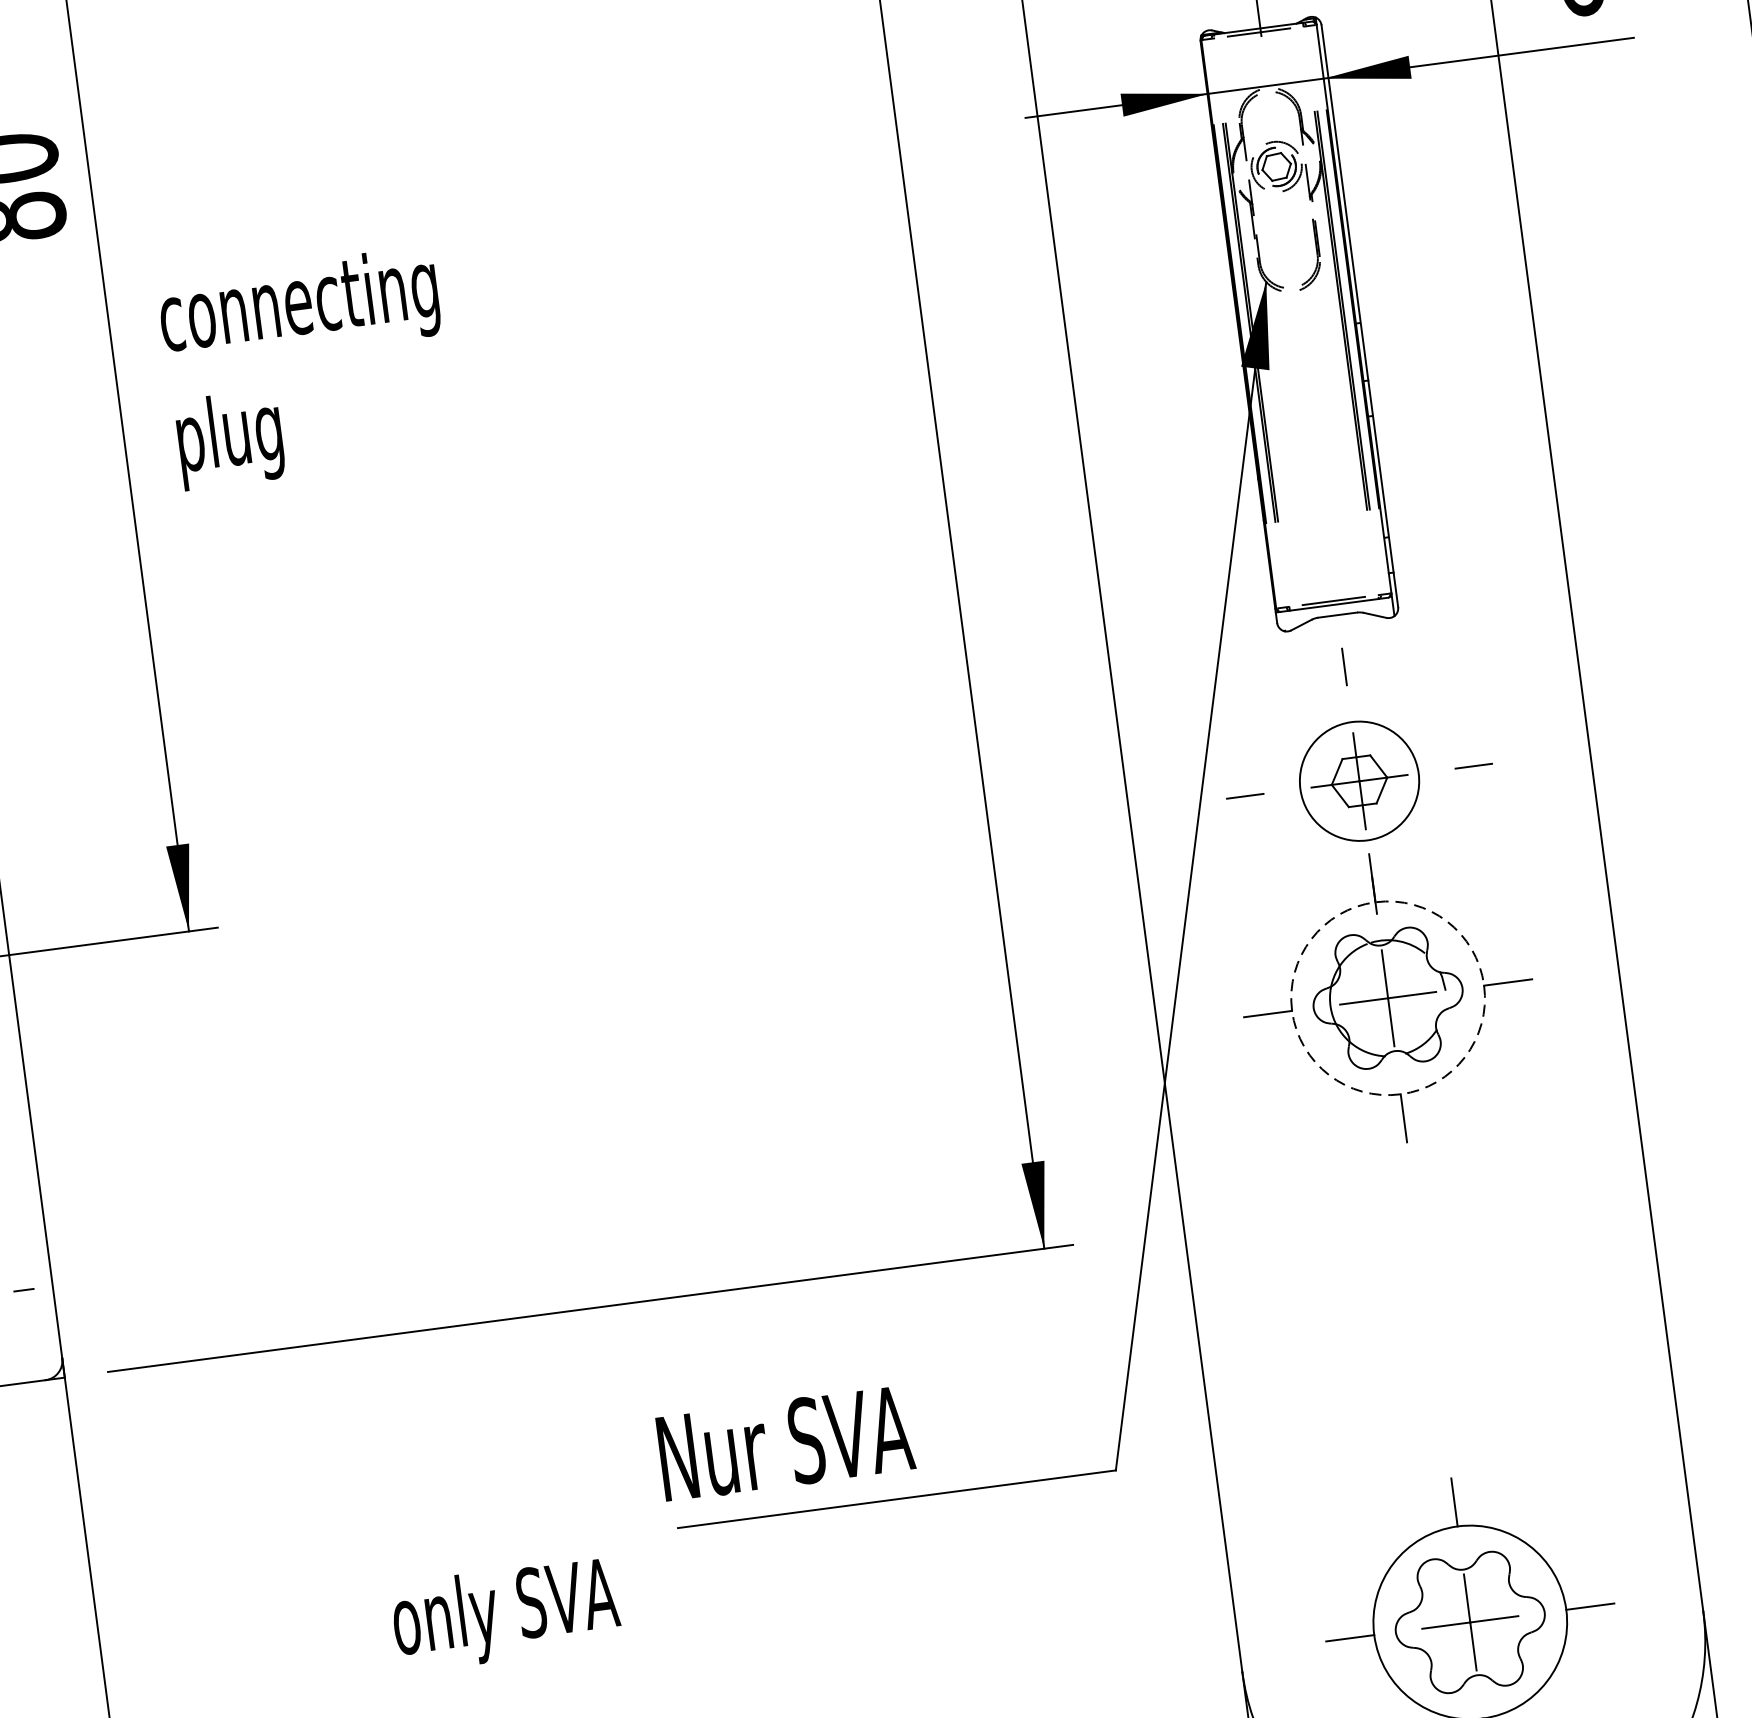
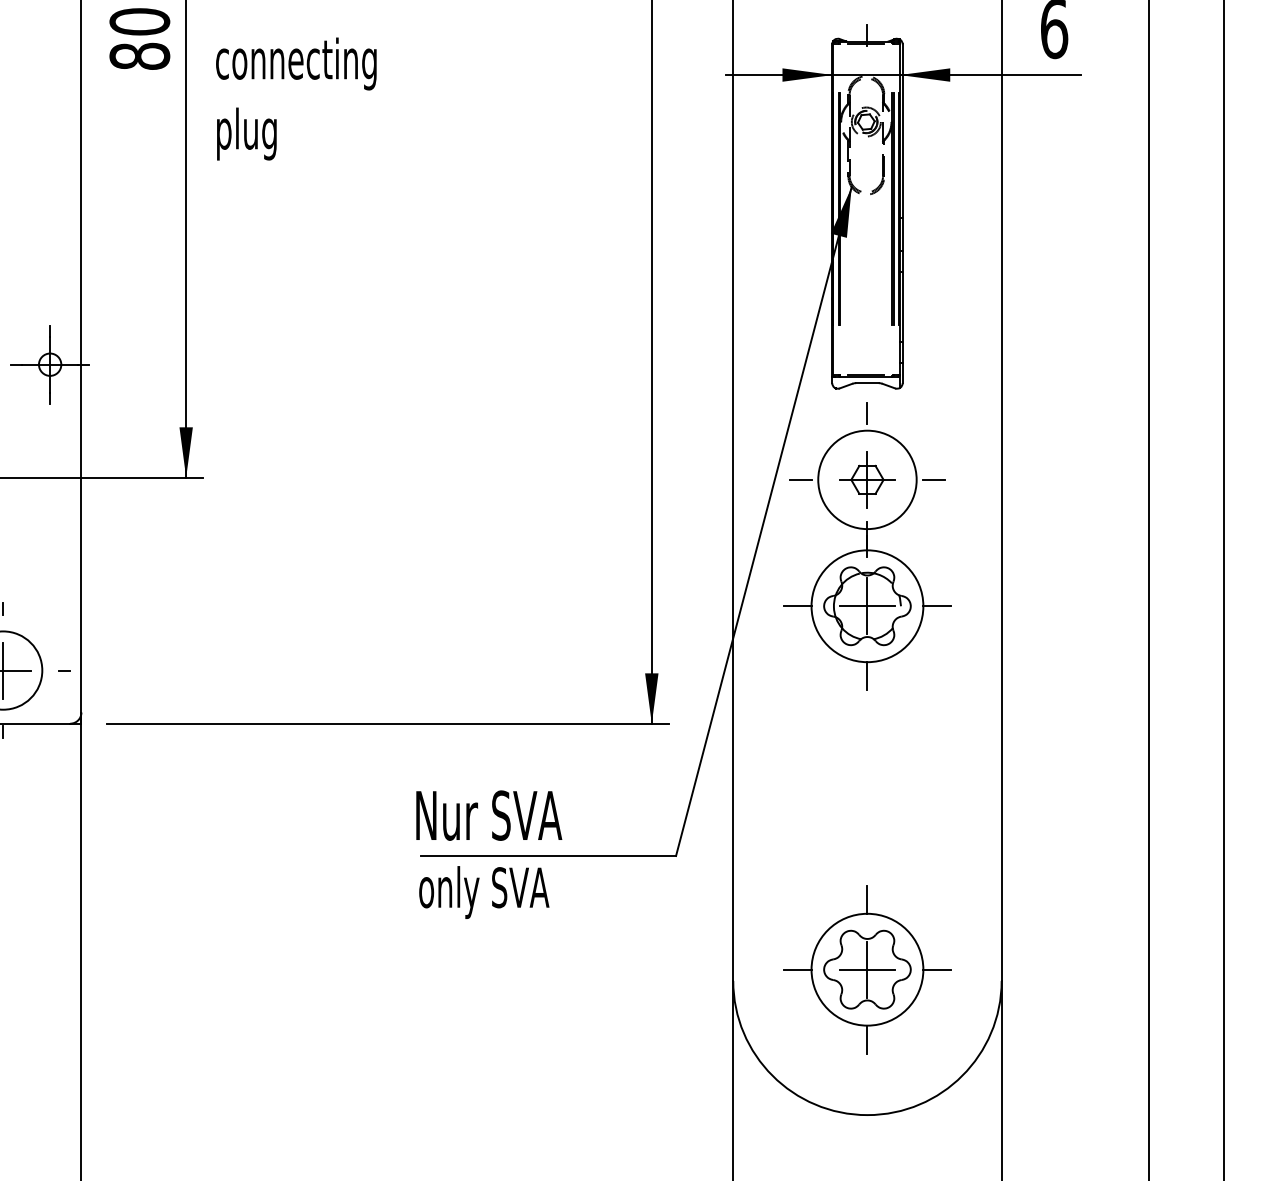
text: (307, 366) -> (296, 98), moved
circle: (1359, 780) -> (867, 479), size x1.43
circle: (1388, 998) -> (867, 606), dashed -> solid
text: (506, 1614) -> (484, 892), moved

